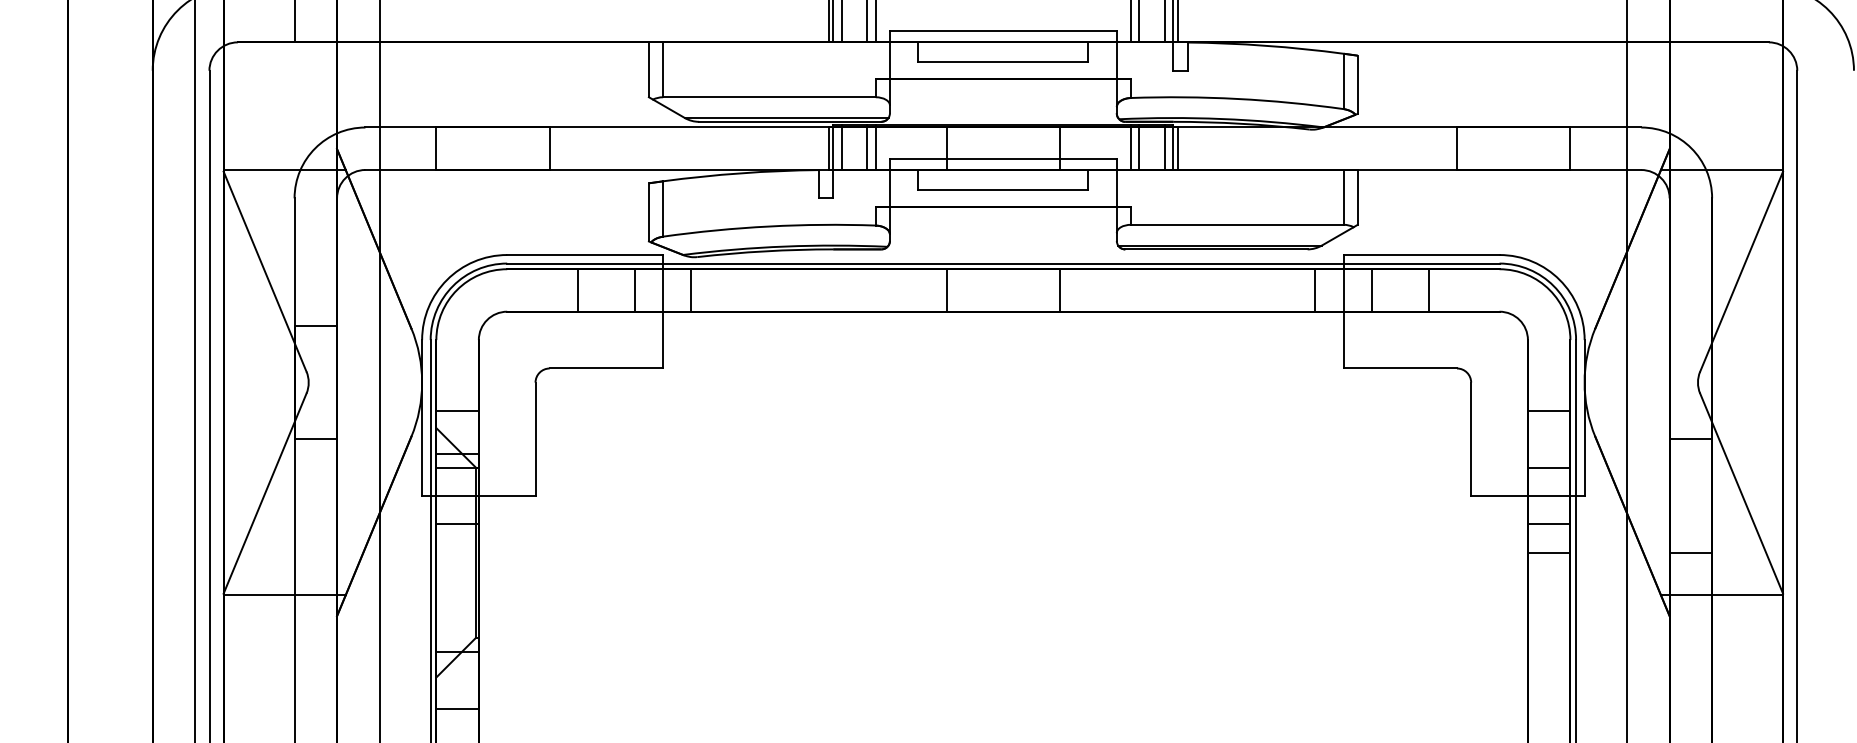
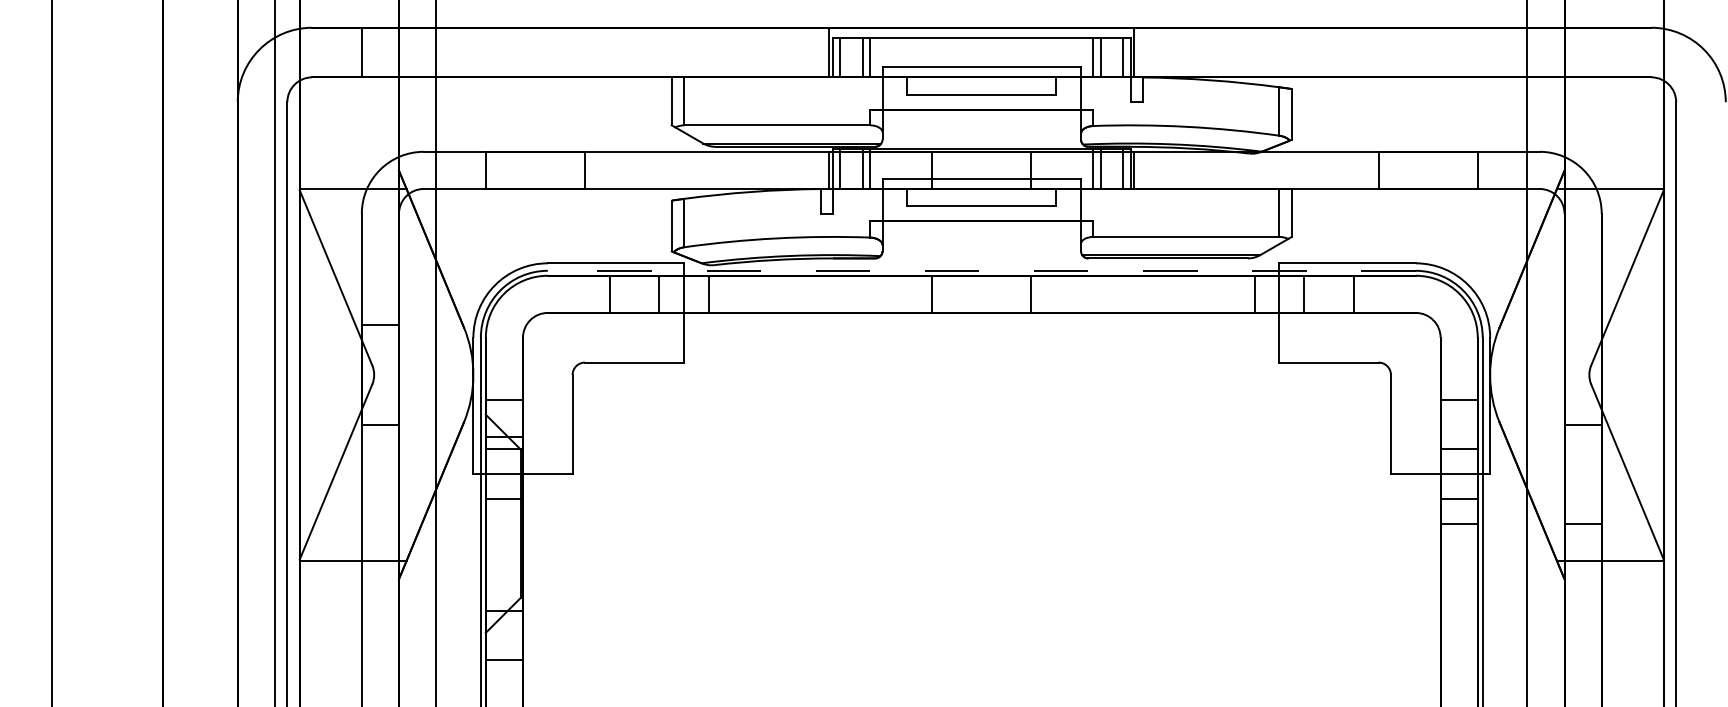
line: (1003, 263) -> (981, 270), solid -> dashed

